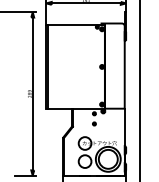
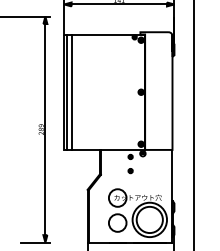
line: (51, 66) -> (71, 91), added

